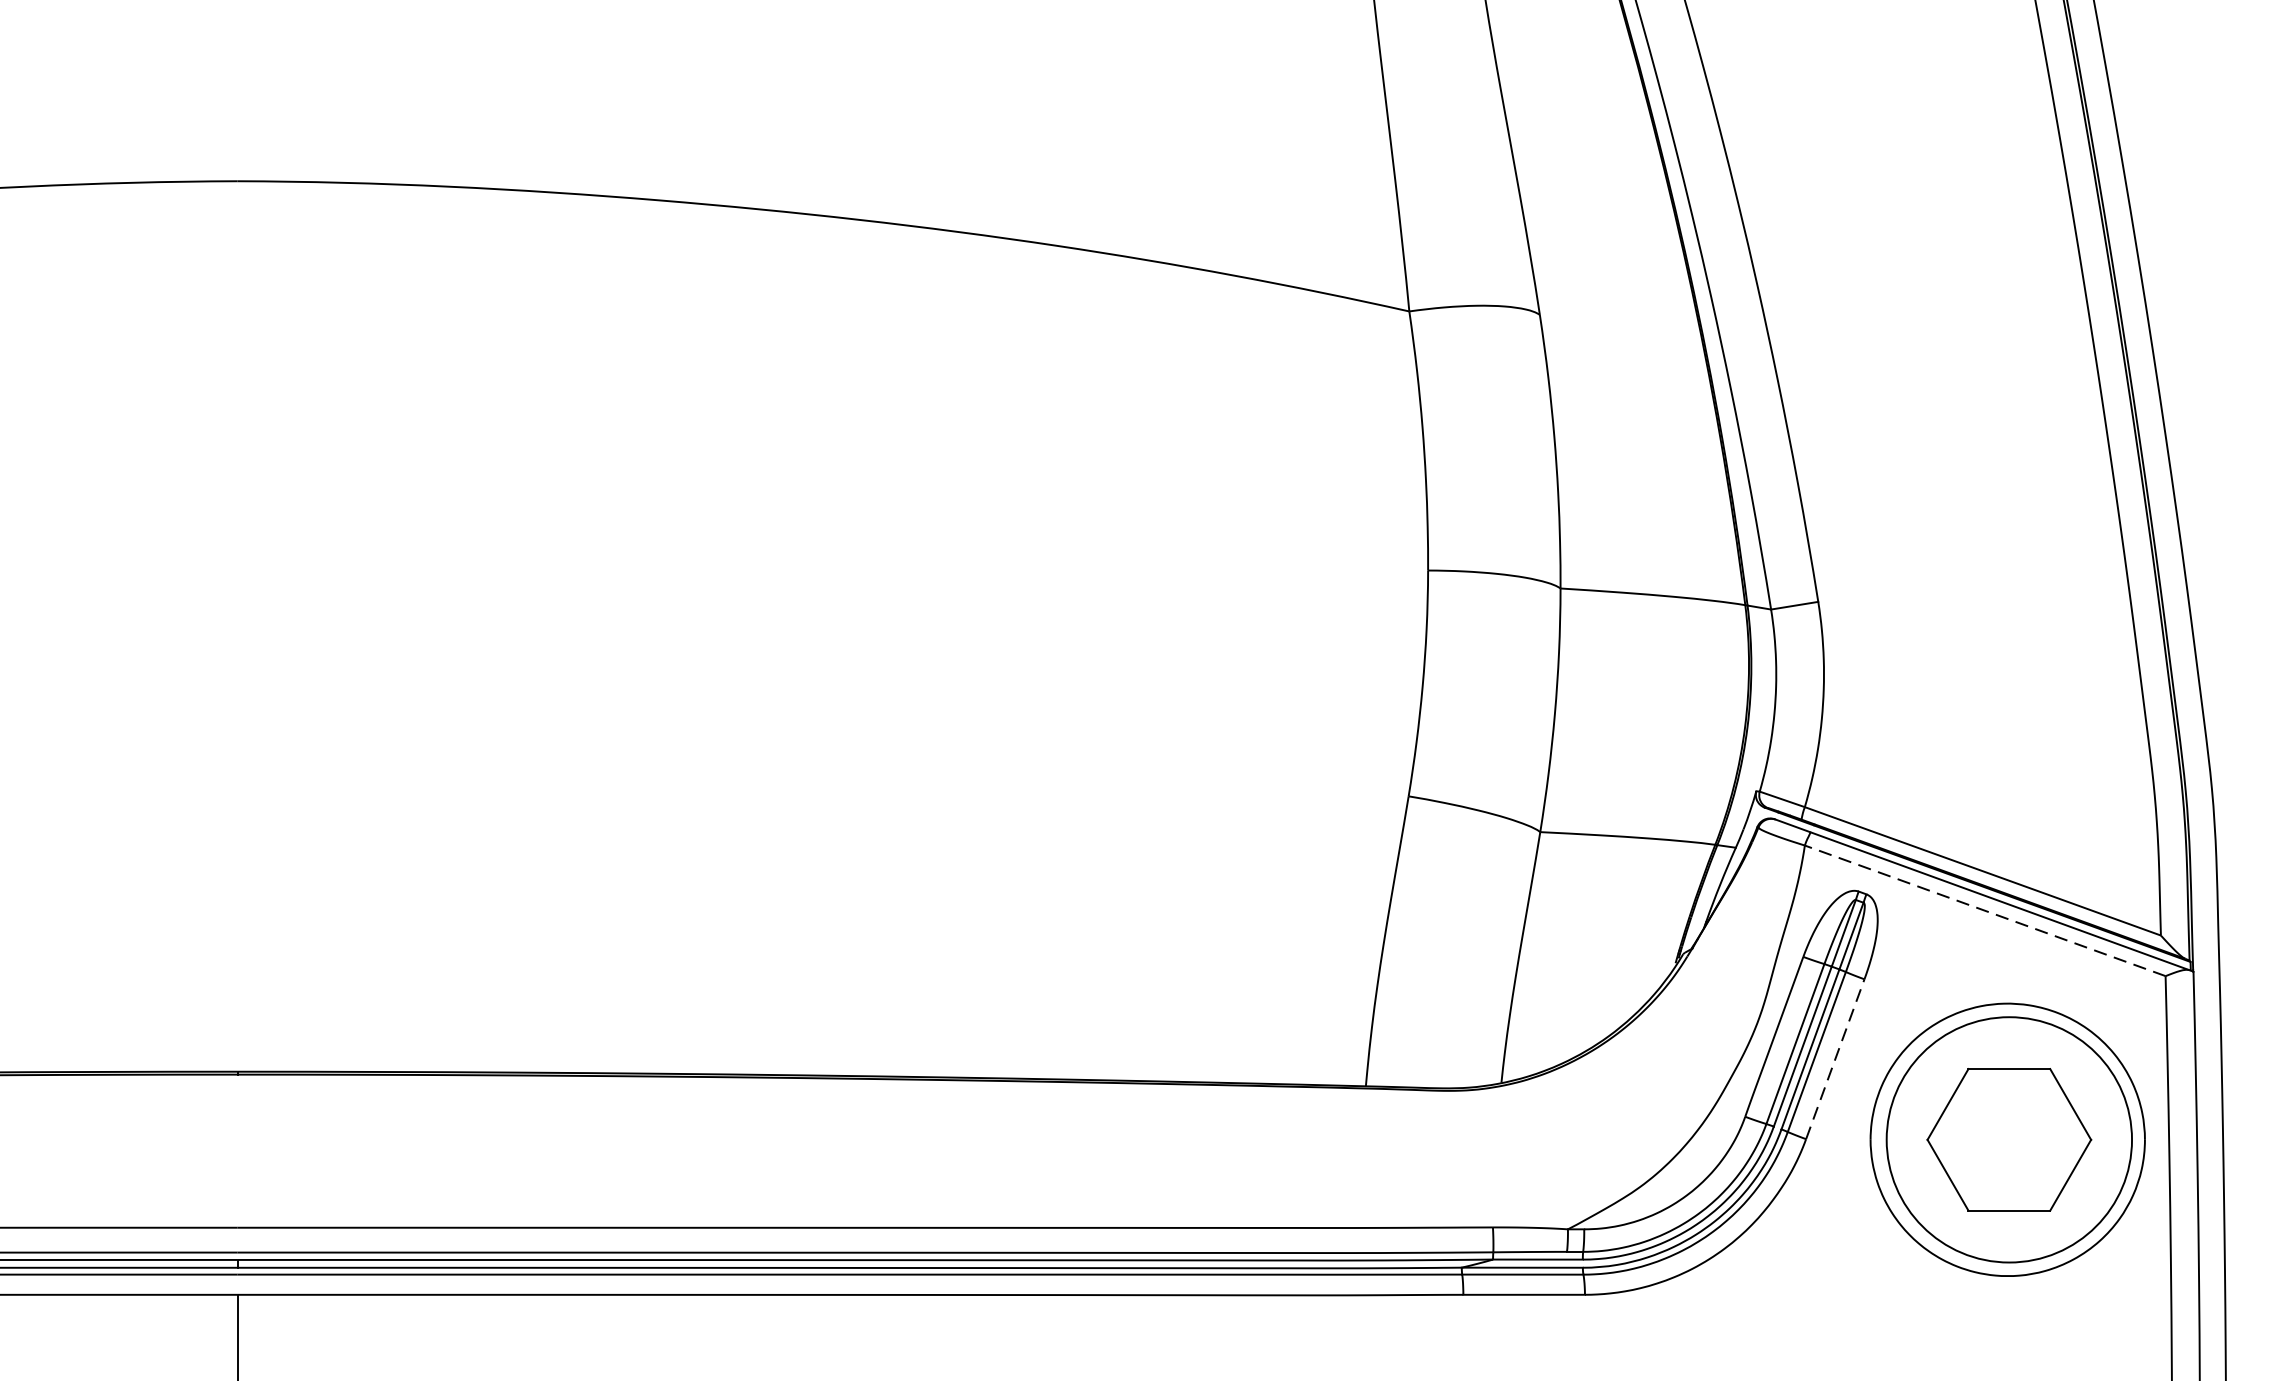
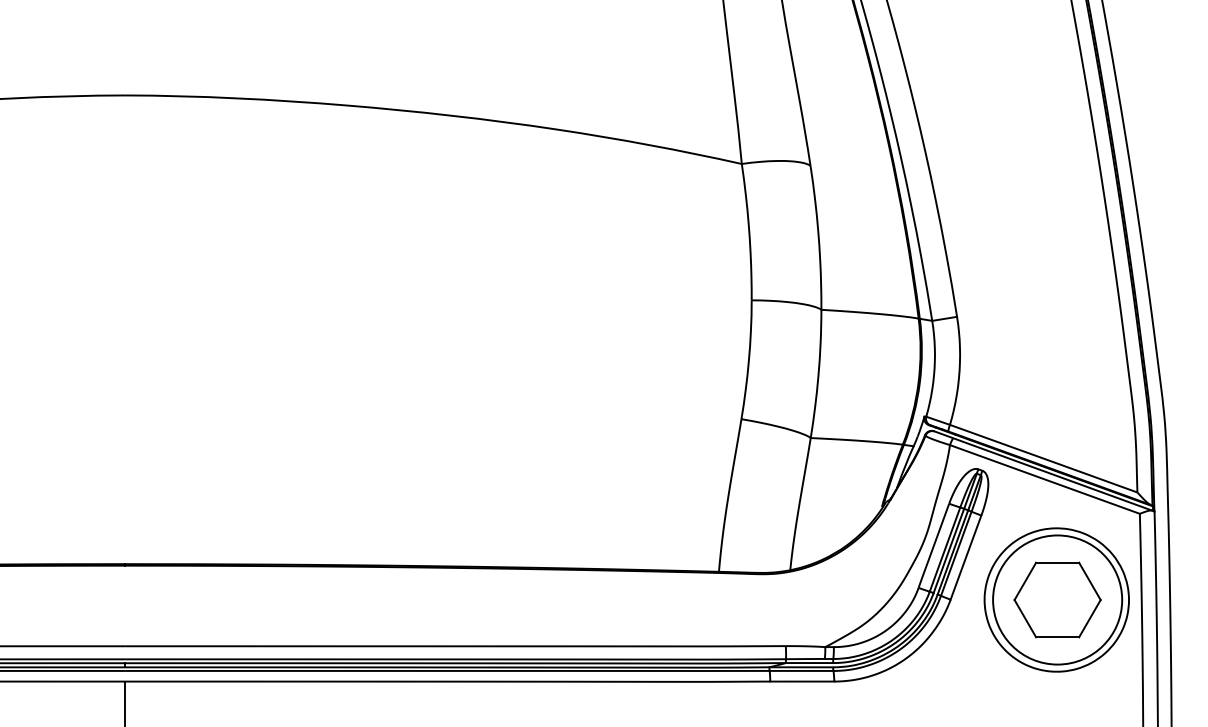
line: (1984, 910) -> (1044, 479), dashed -> solid
line: (1836, 1059) -> (966, 557), dashed -> solid

